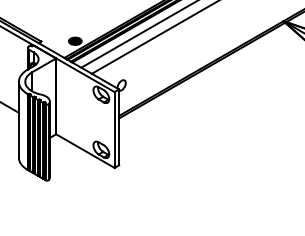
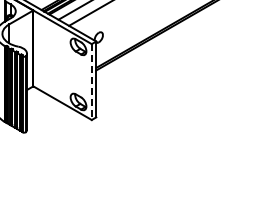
line: (114, 130) -> (91, 82), solid -> dashed

